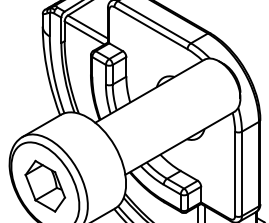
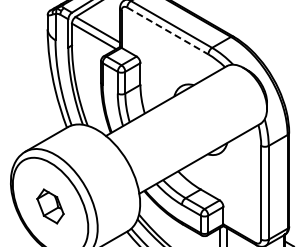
line: (150, 27) -> (167, 30), solid -> dashed
part: (45, 186) -> (50, 206), size x0.6

